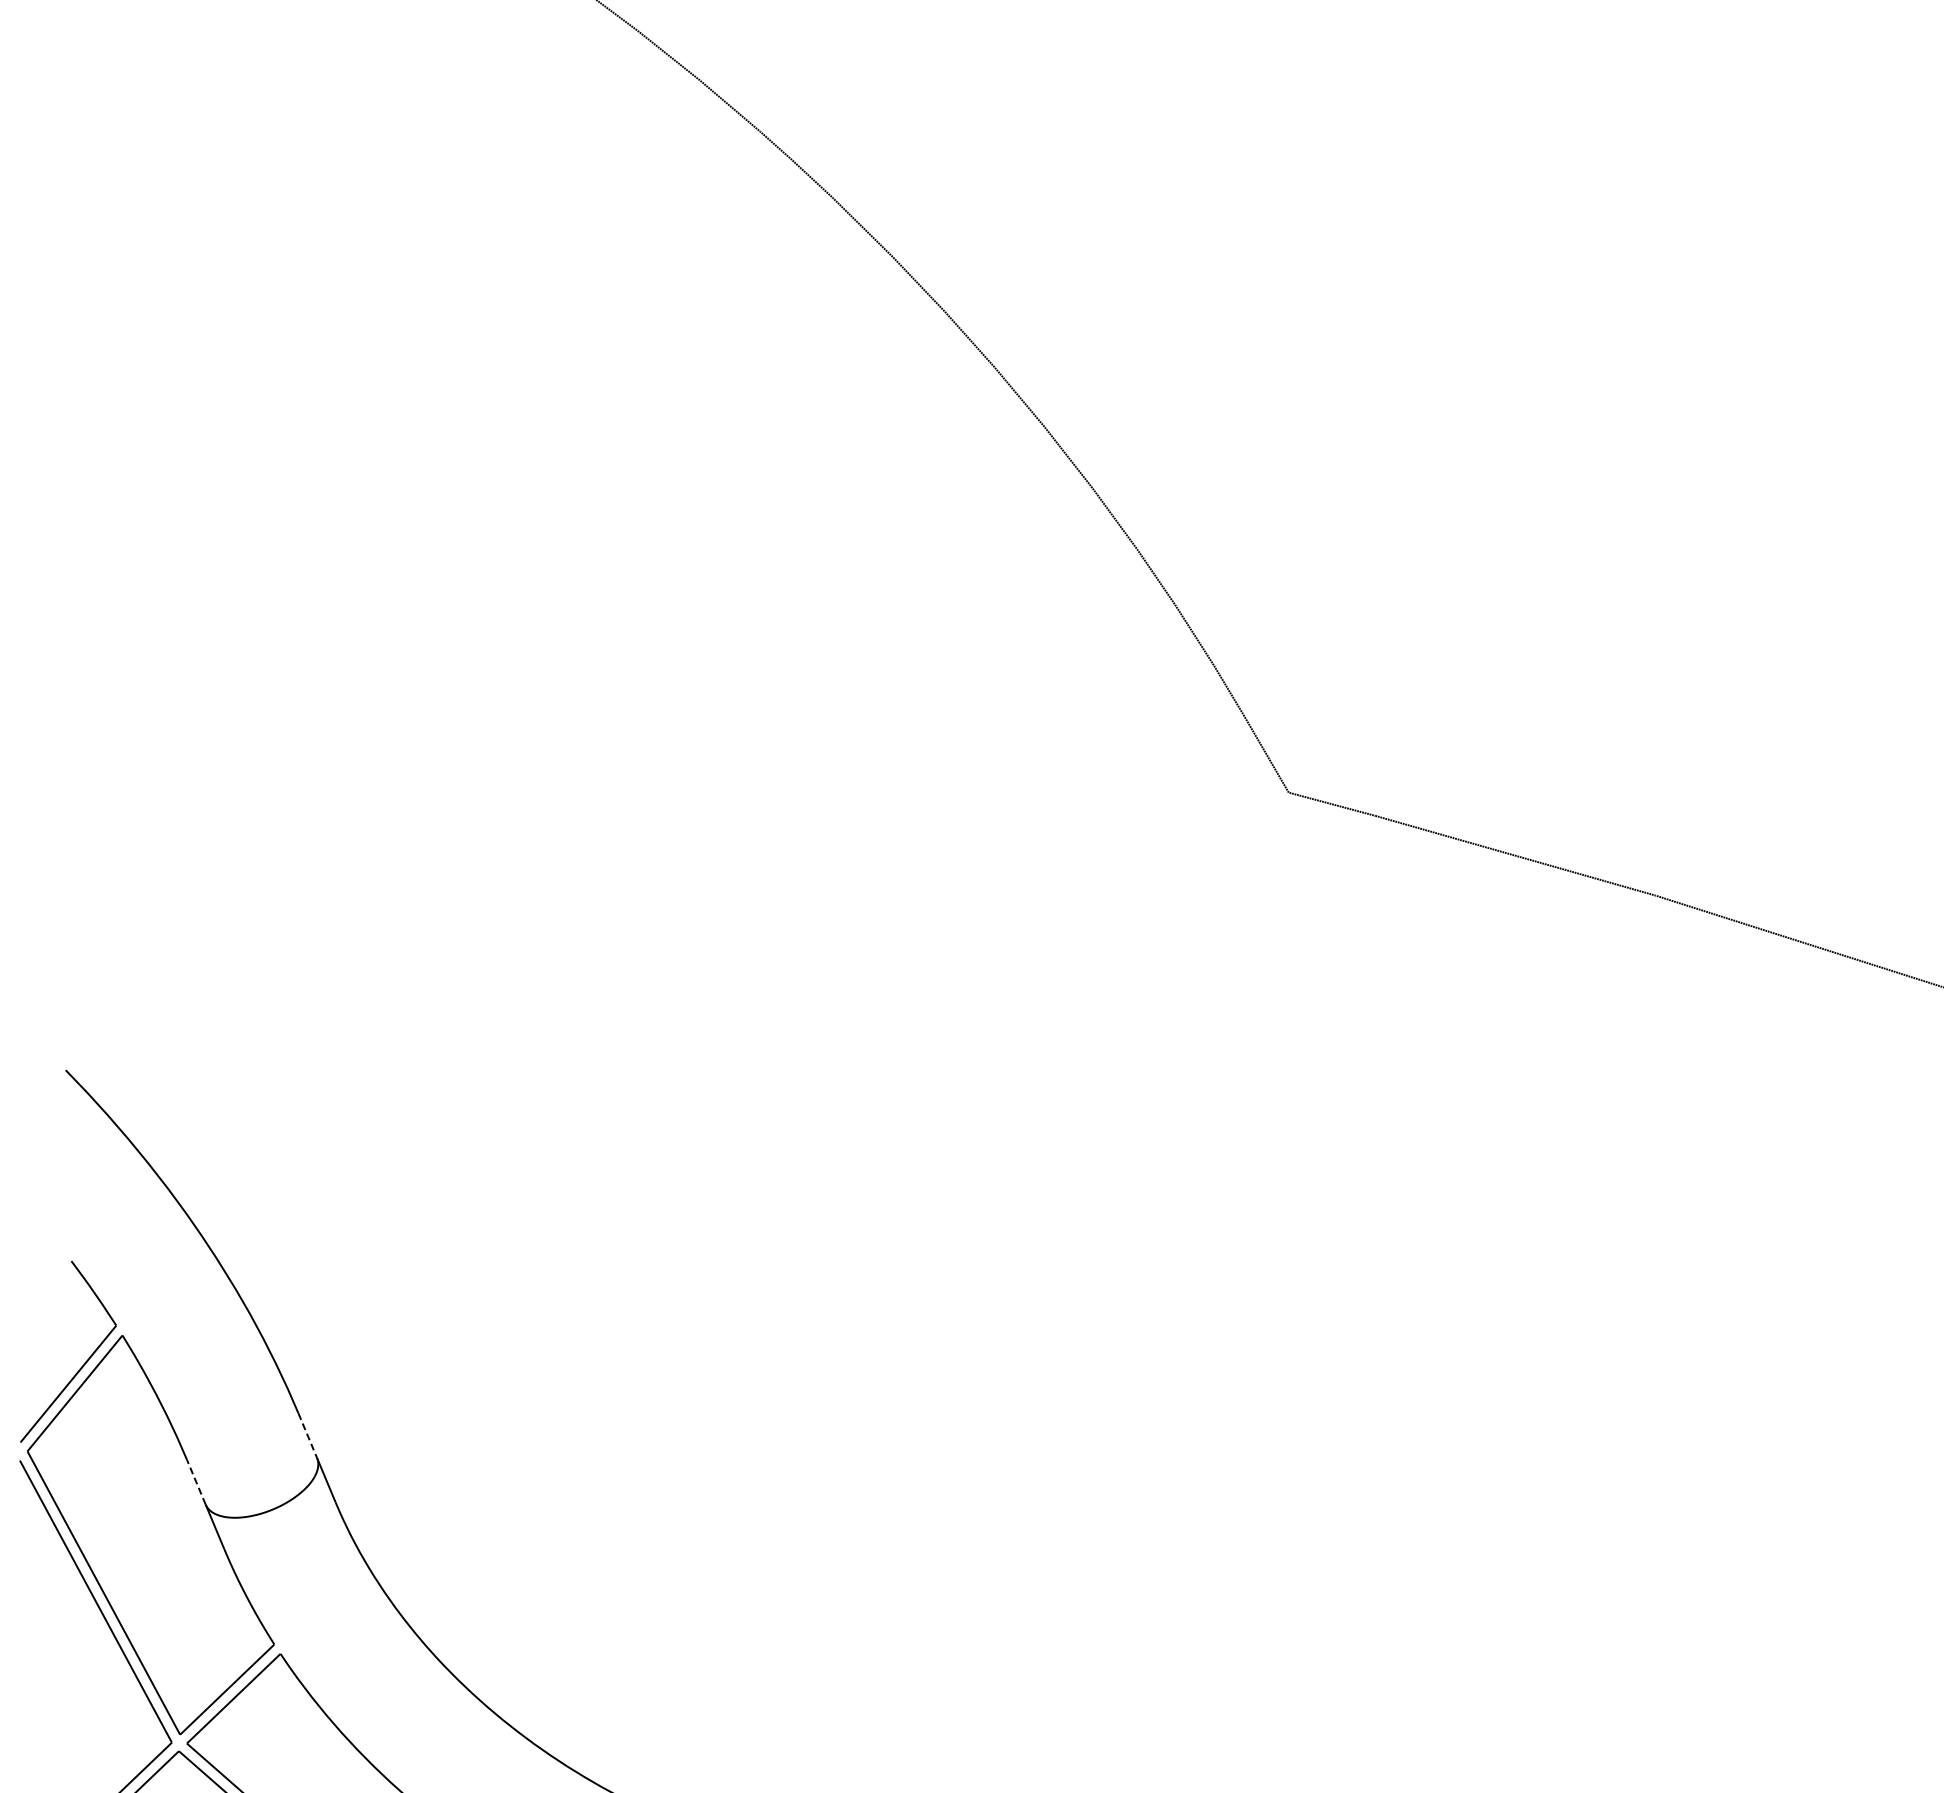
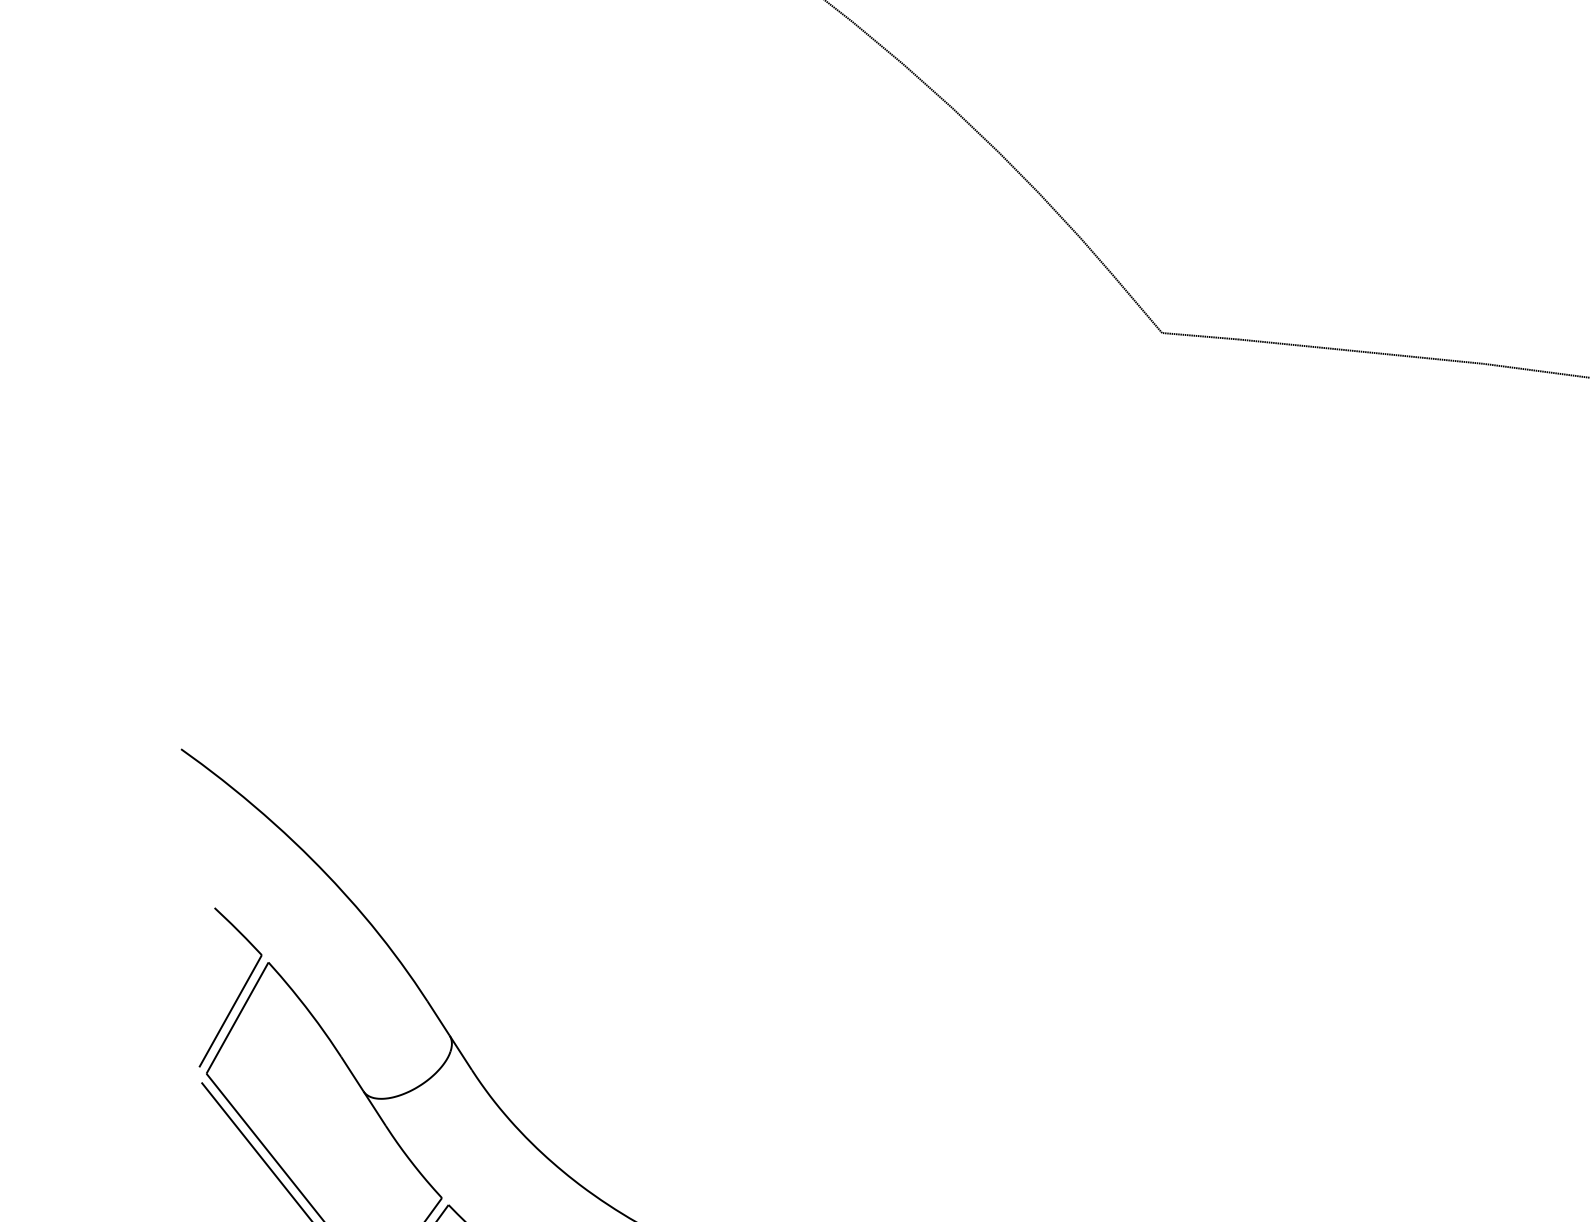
line: (307, 1436) -> (438, 1019), dashed -> solid
line: (196, 1481) -> (352, 1073), dashed -> solid

